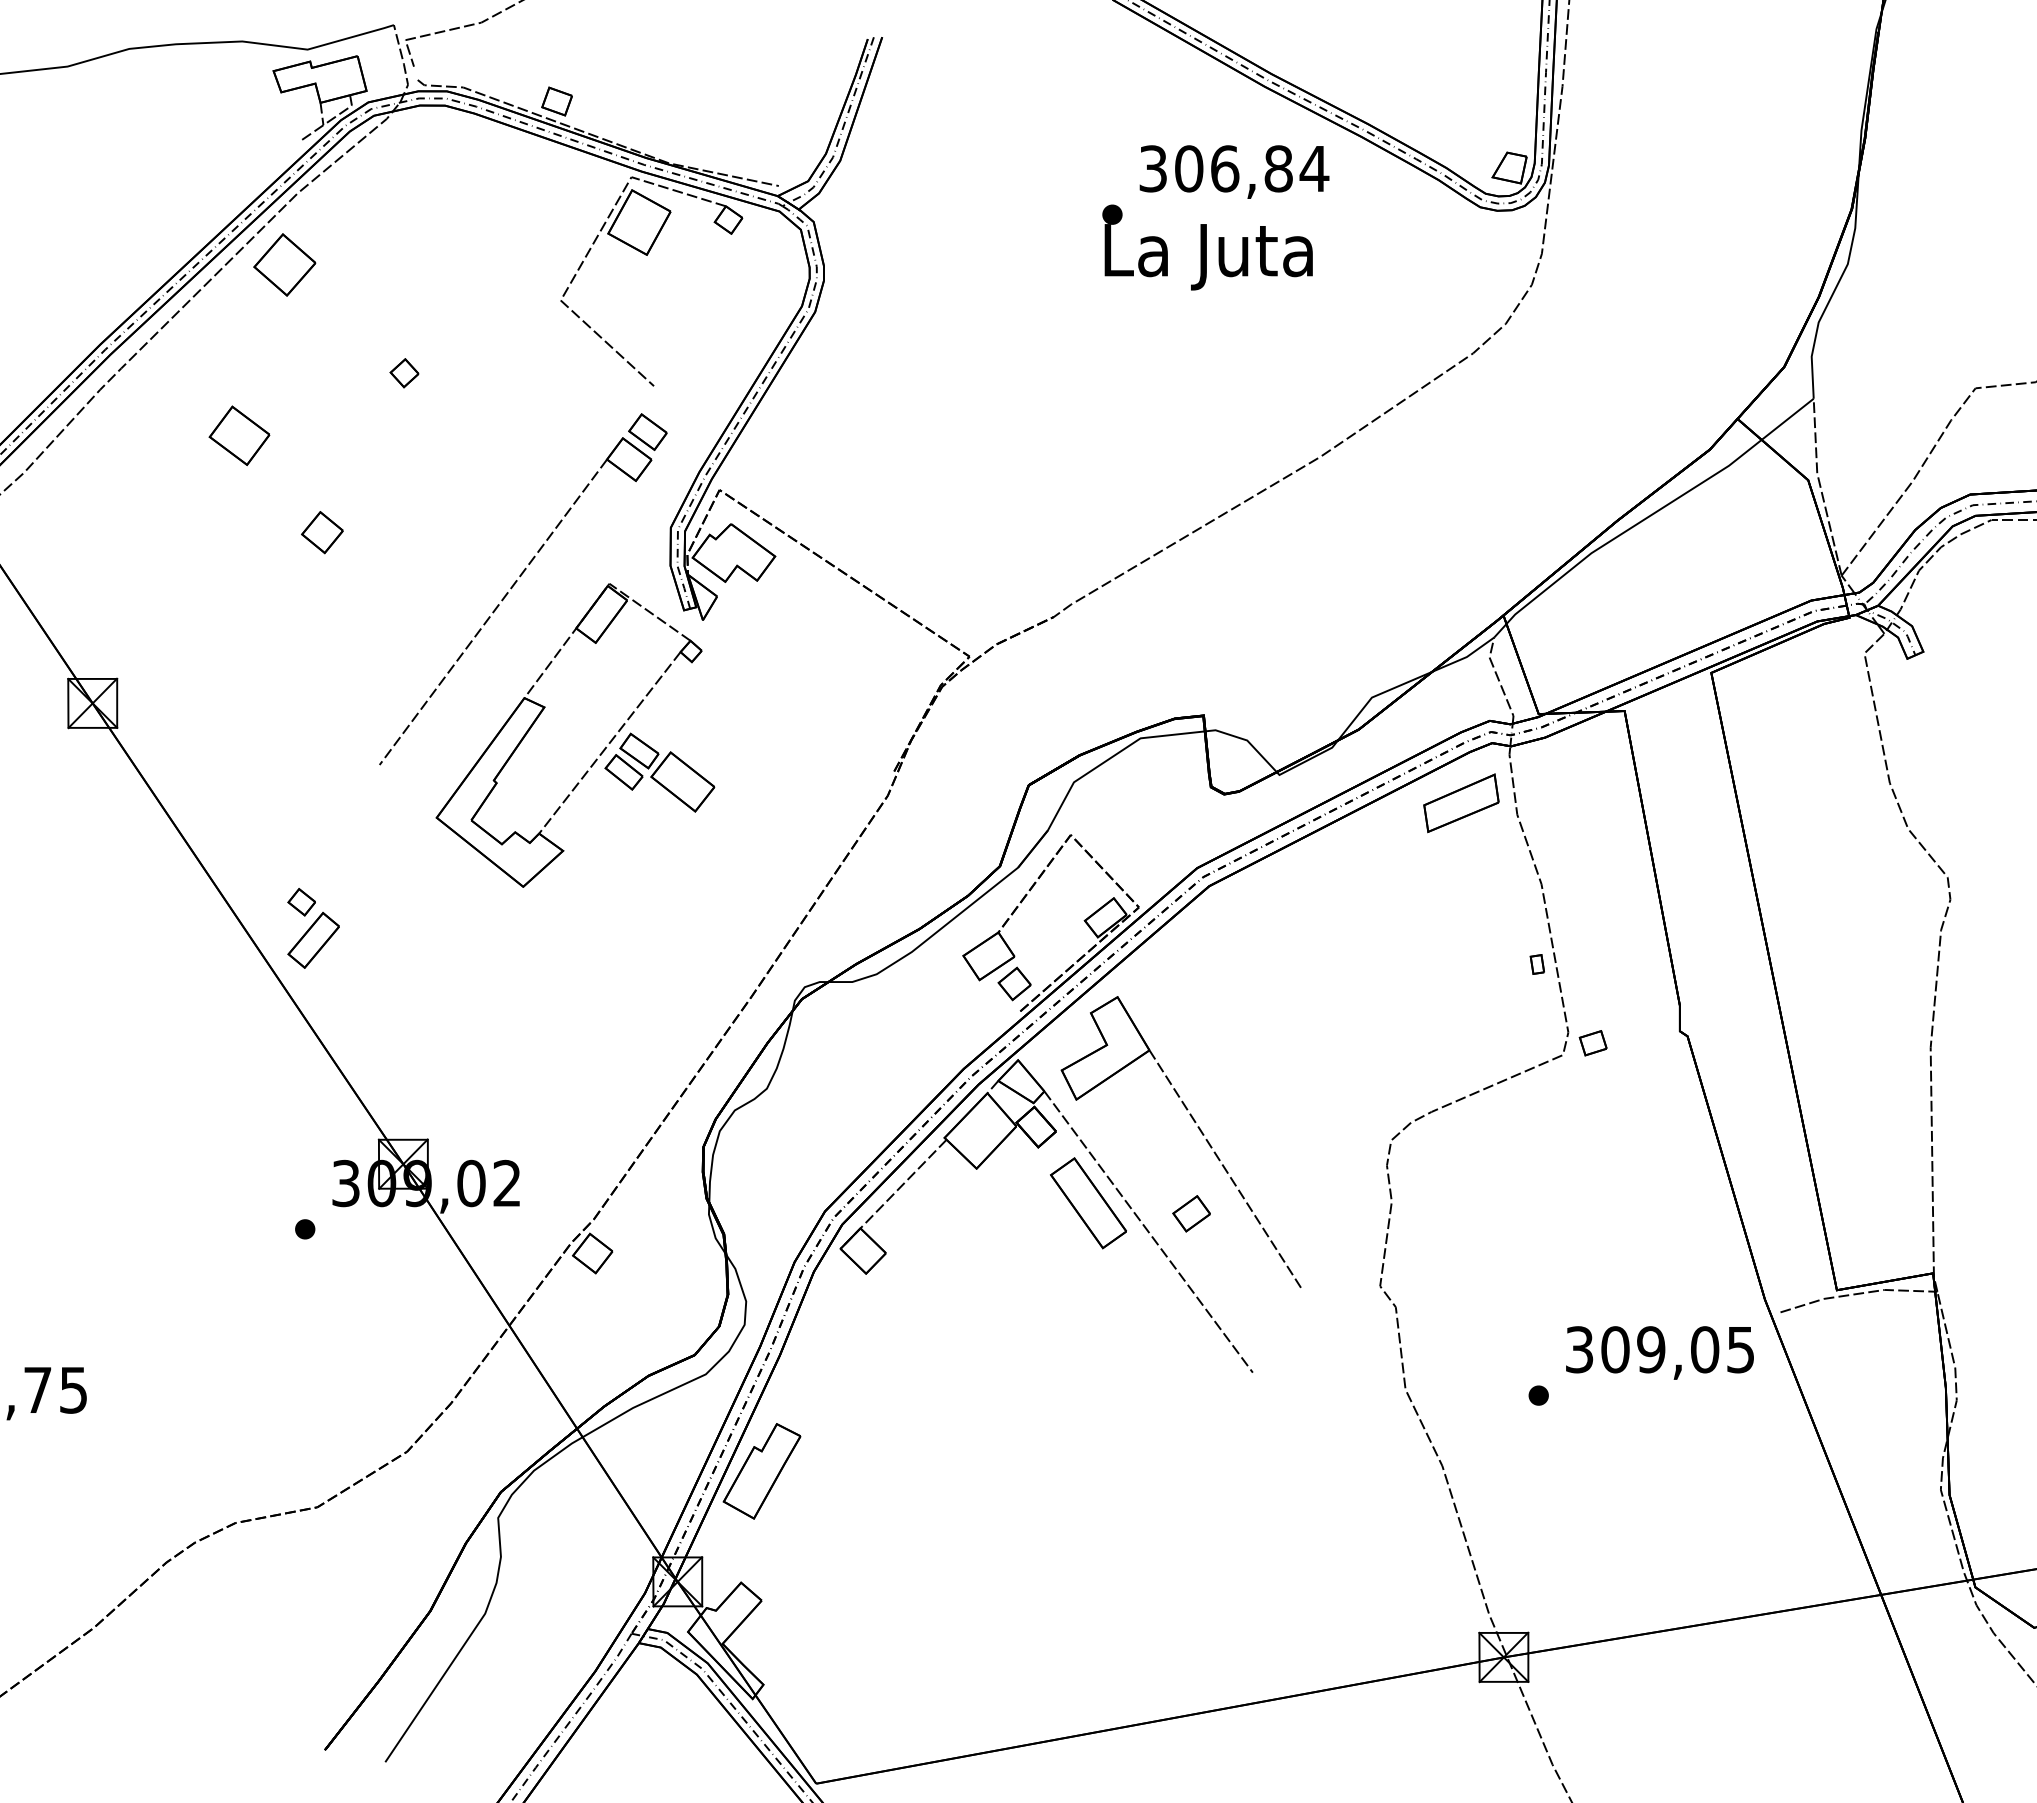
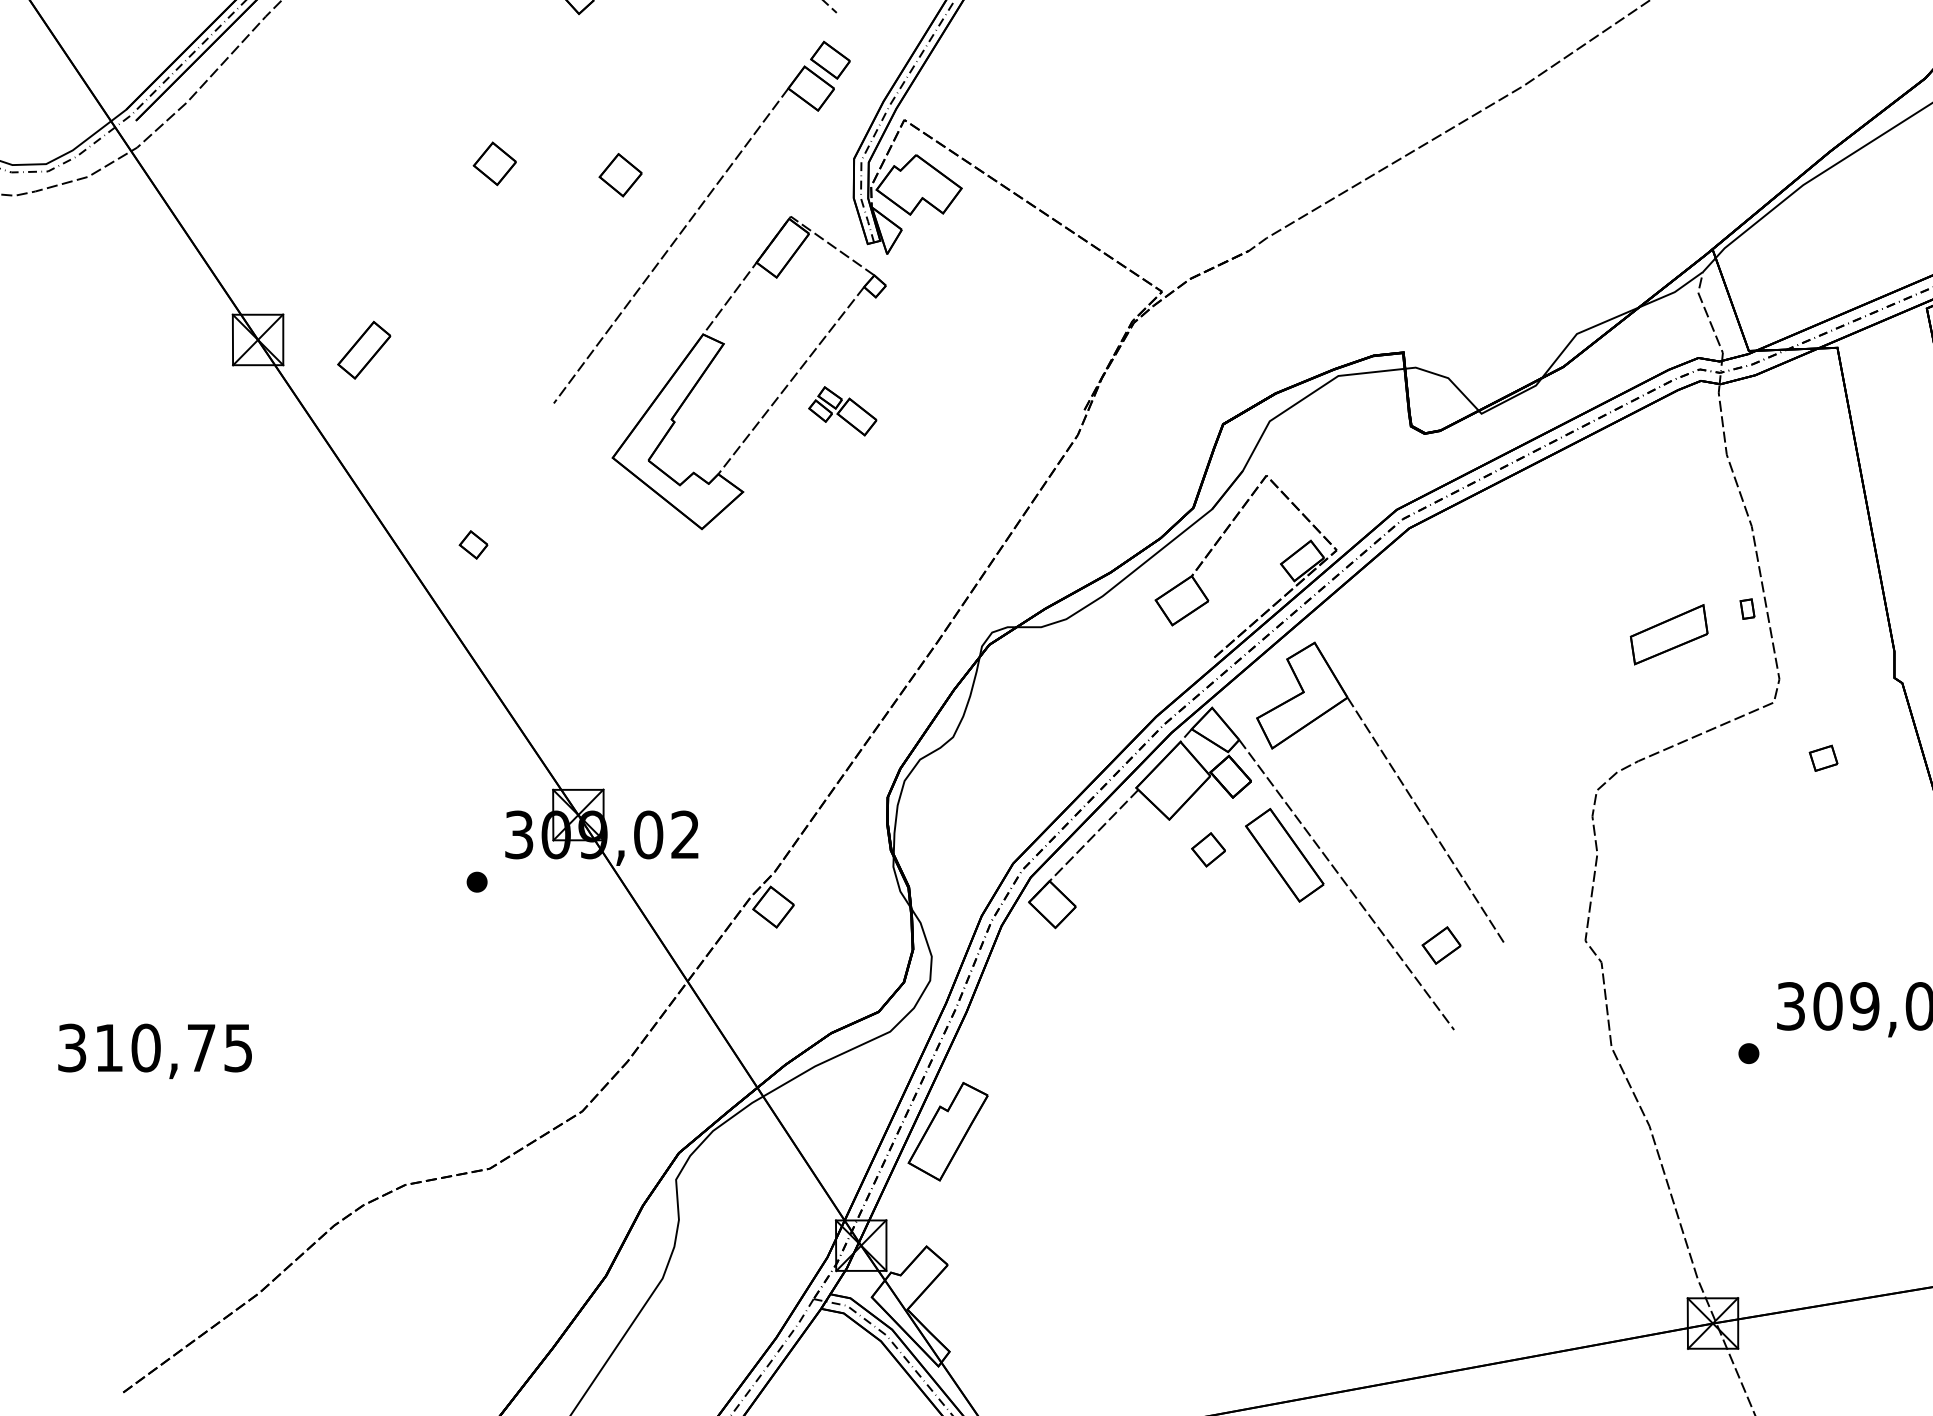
part: (239, 435) -> (409, 63), removed
part: (444, 543) -> (620, 175), added
part: (659, 772) -> (842, 411), size x0.6
part: (1461, 803) -> (1669, 634), moved
part: (313, 940) -> (364, 350), moved
part: (1014, 983) -> (1208, 849), moved
part: (1592, 1043) -> (1822, 758), moved
part: (1191, 1213) -> (1441, 945), moved

